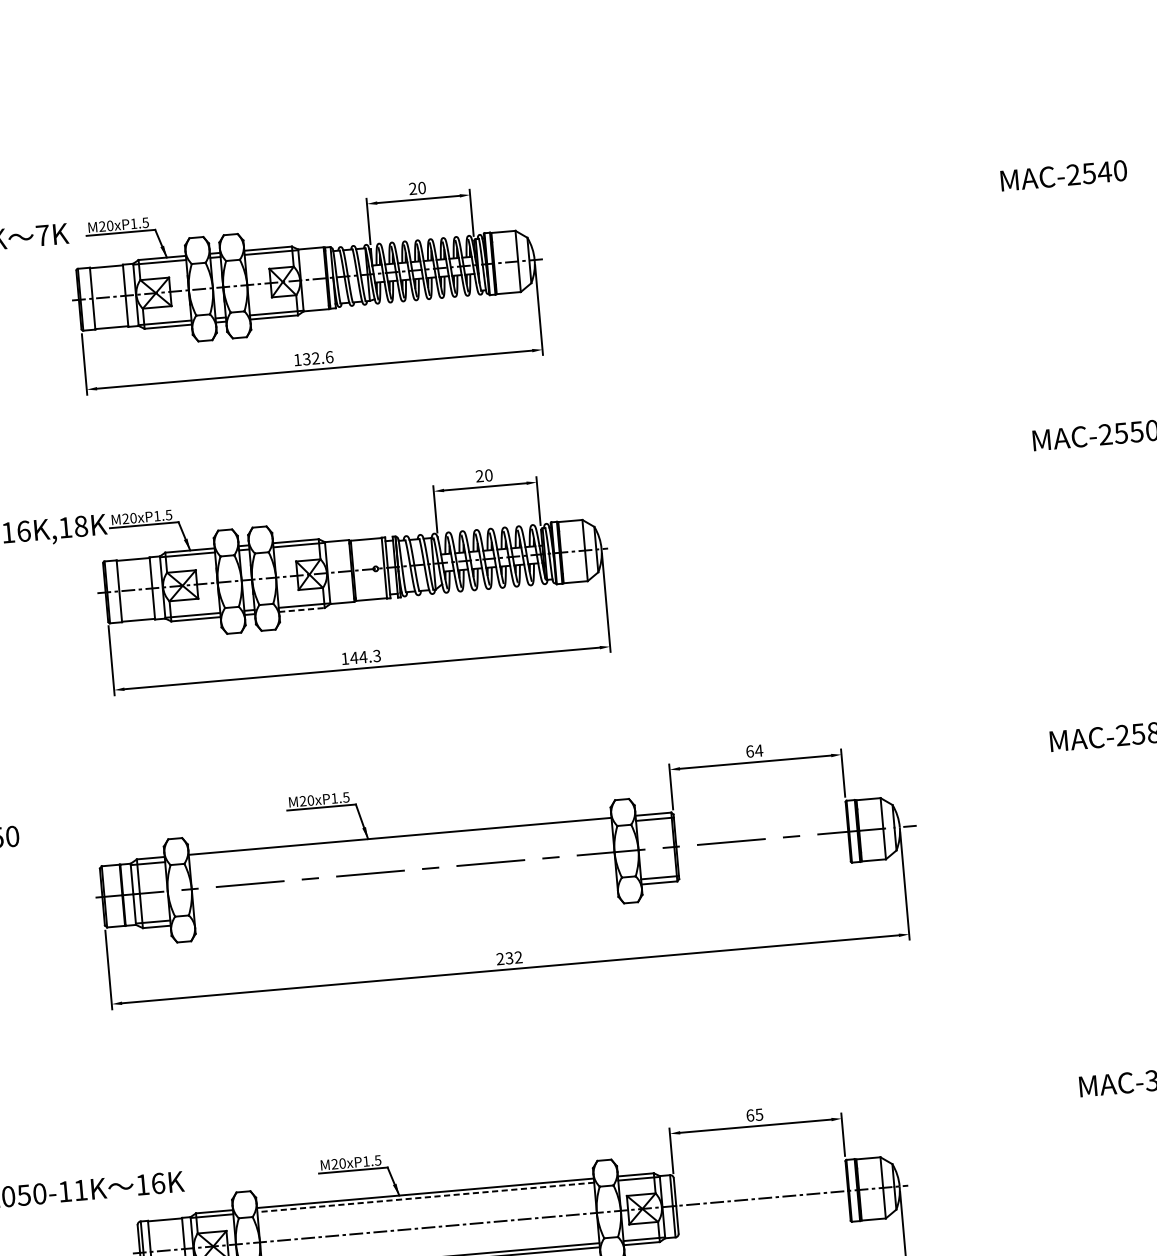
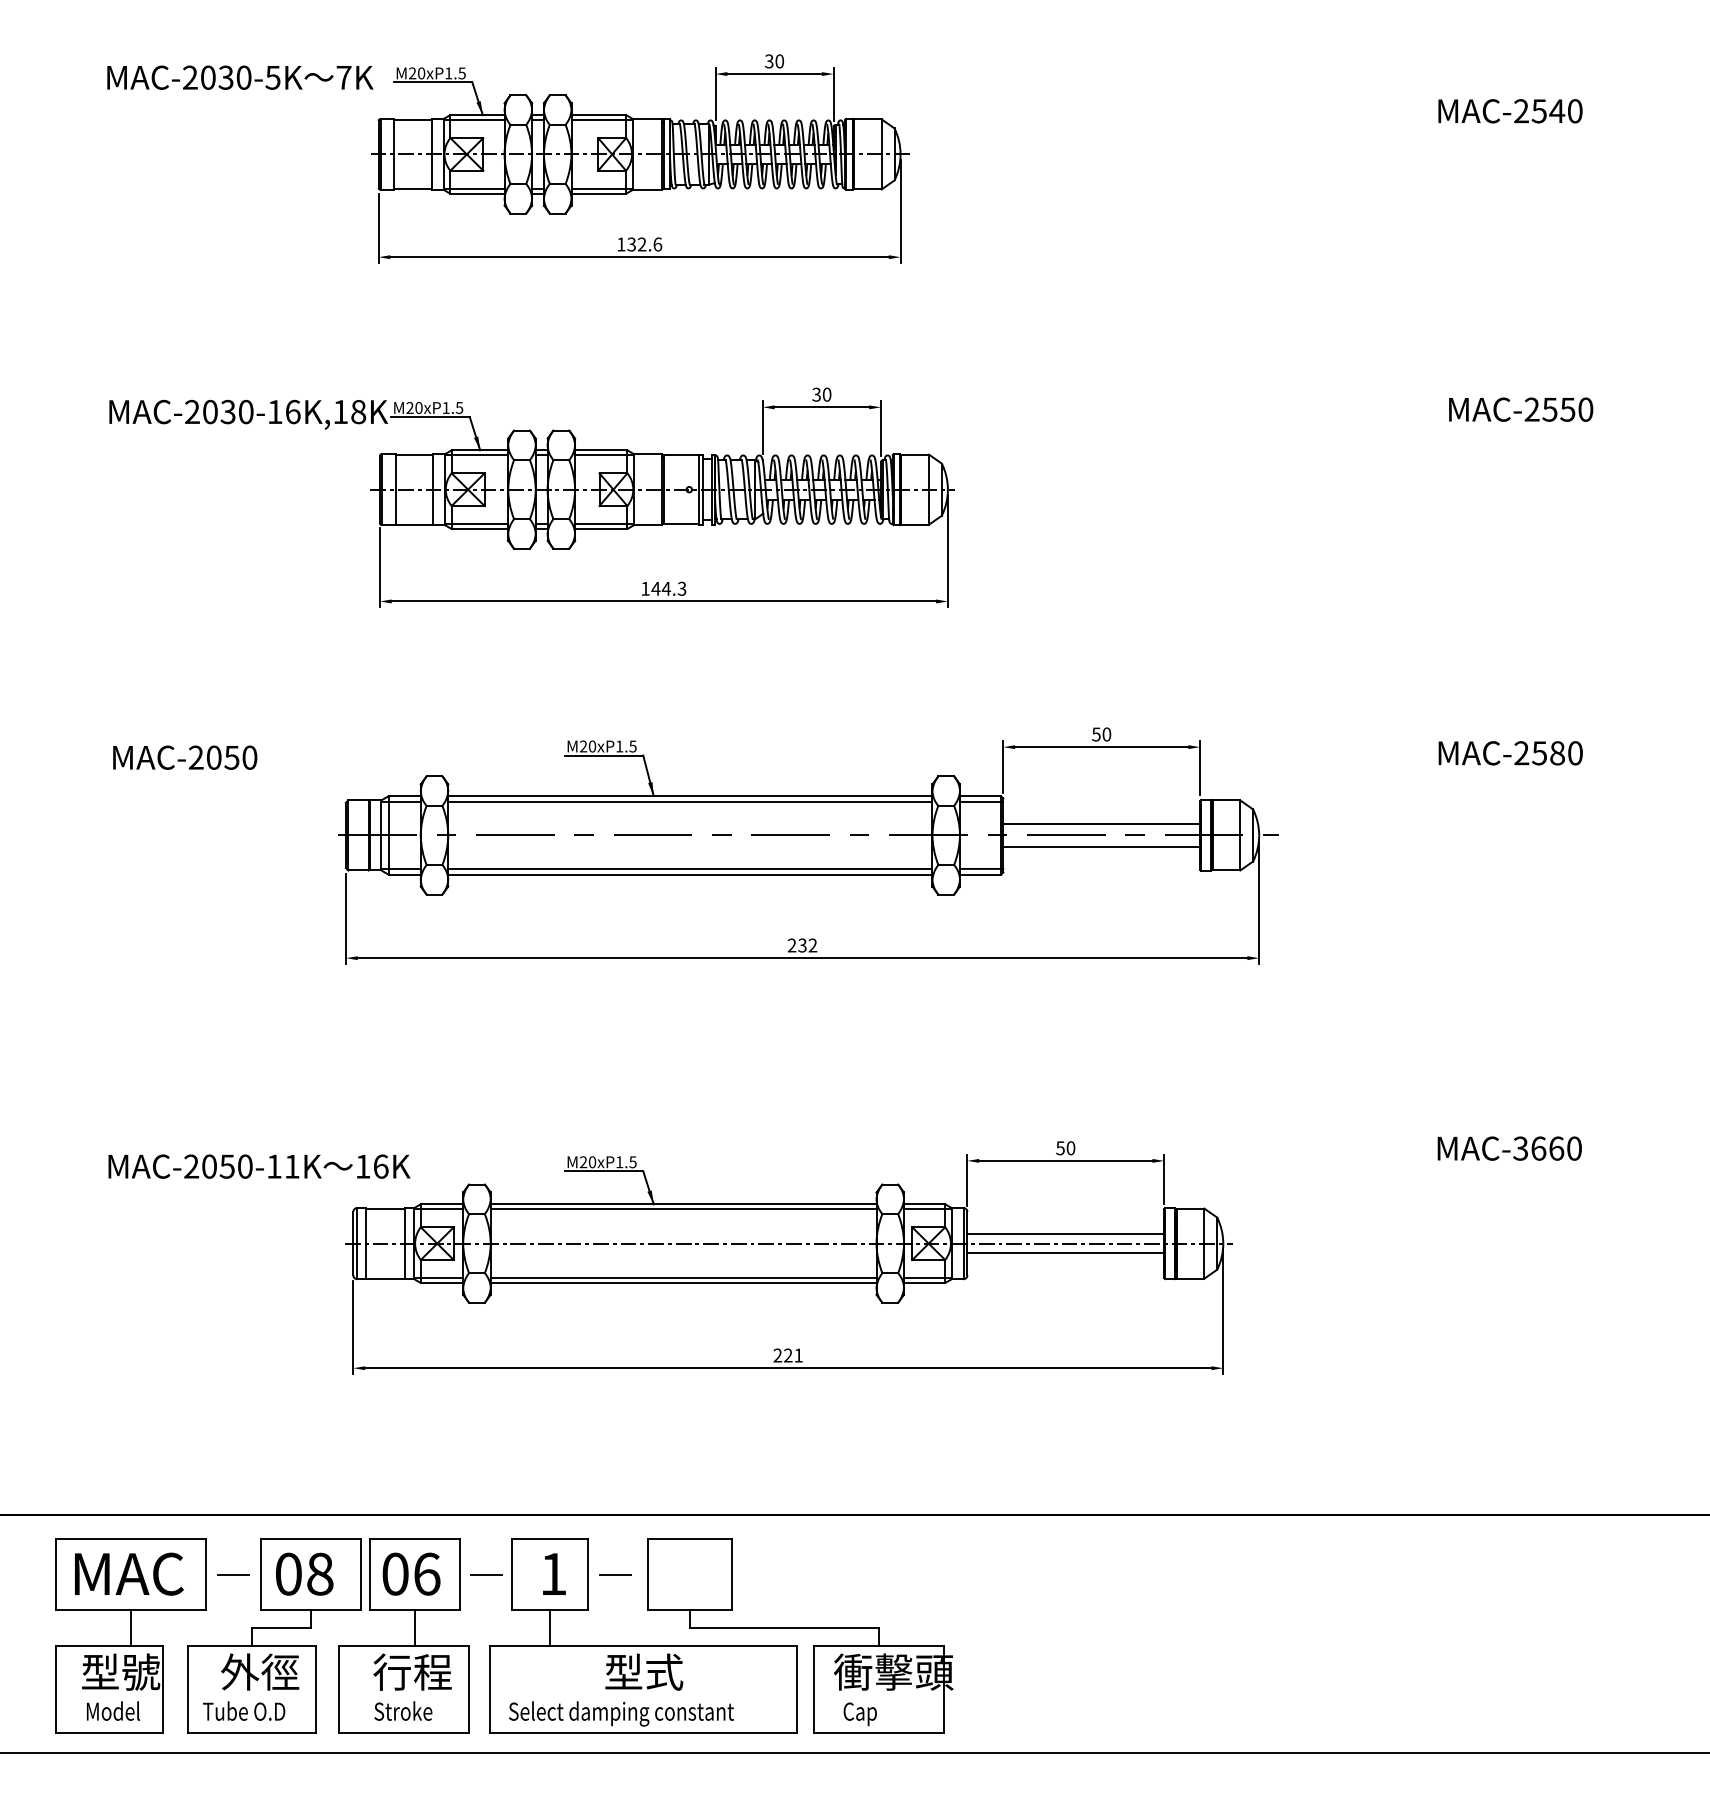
text: (413, 188) -> (769, 61), 20 -> 30
text: (479, 476) -> (816, 394), 20 -> 30
line: (302, 610) -> (601, 529), dashed -> solid
text: (754, 751) -> (1101, 734), 64 -> 50
line: (761, 828) -> (1101, 823), added
line: (400, 841) -> (690, 802), added
line: (763, 849) -> (1101, 847), added
line: (405, 899) -> (690, 868), added
line: (406, 904) -> (690, 874), added
text: (754, 1115) -> (1065, 1148), 65 -> 50
line: (761, 1189) -> (1065, 1233), added
line: (425, 1197) -> (683, 1209), dashed -> solid
line: (762, 1207) -> (1065, 1253), added

